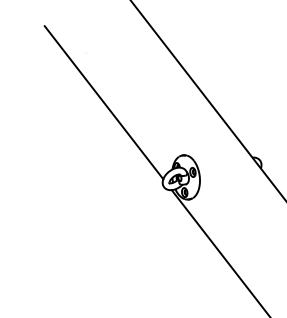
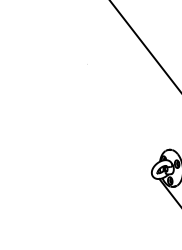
line: (103, 102) -> (102, 105), removed

